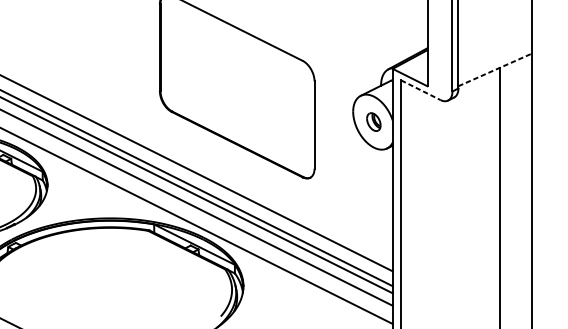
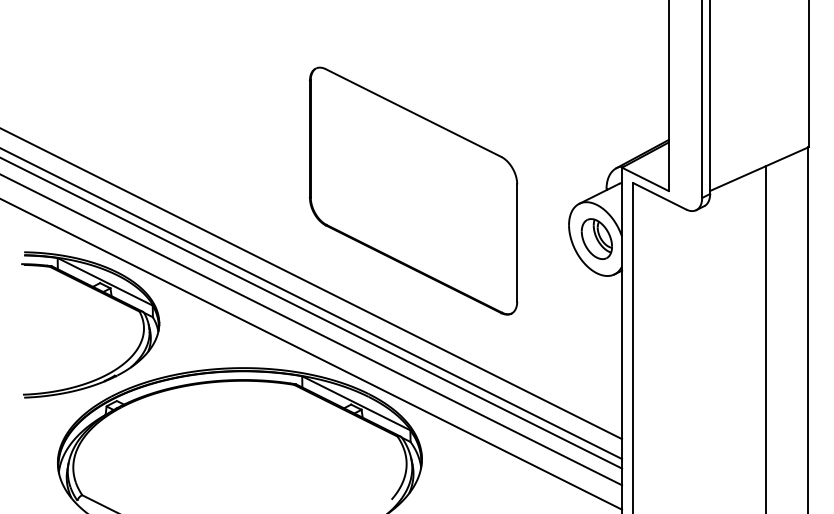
line: (495, 69) -> (760, 168), dashed -> solid
line: (420, 90) -> (659, 196), dashed -> solid
part: (373, 121) -> (596, 238), size x1.67

